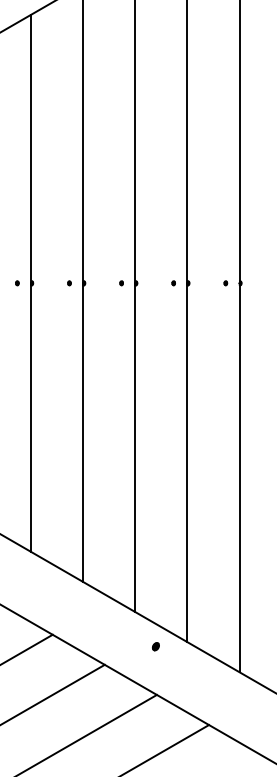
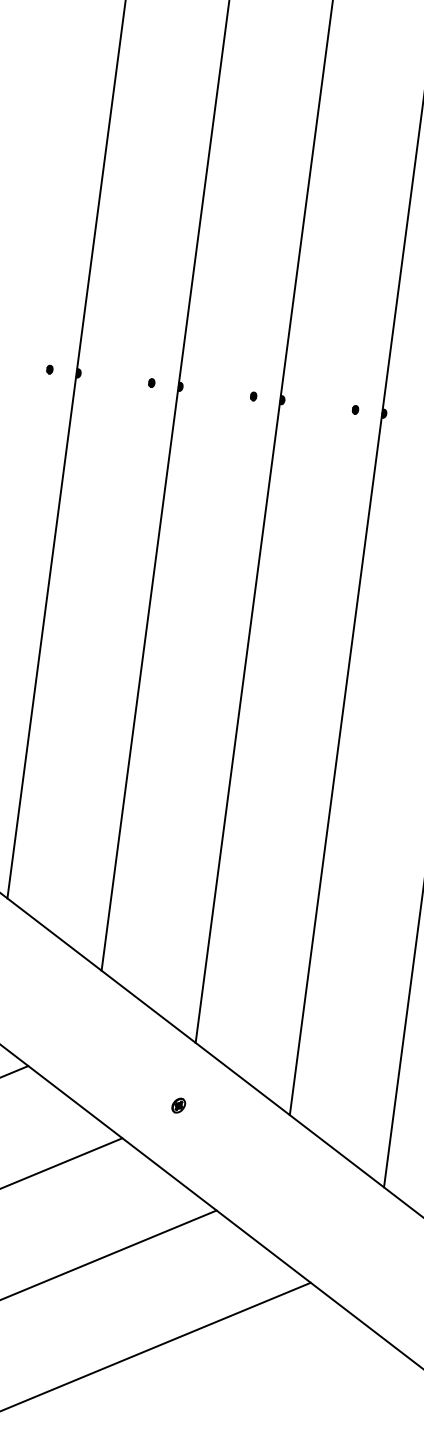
part: (155, 646) -> (177, 1105), moved

